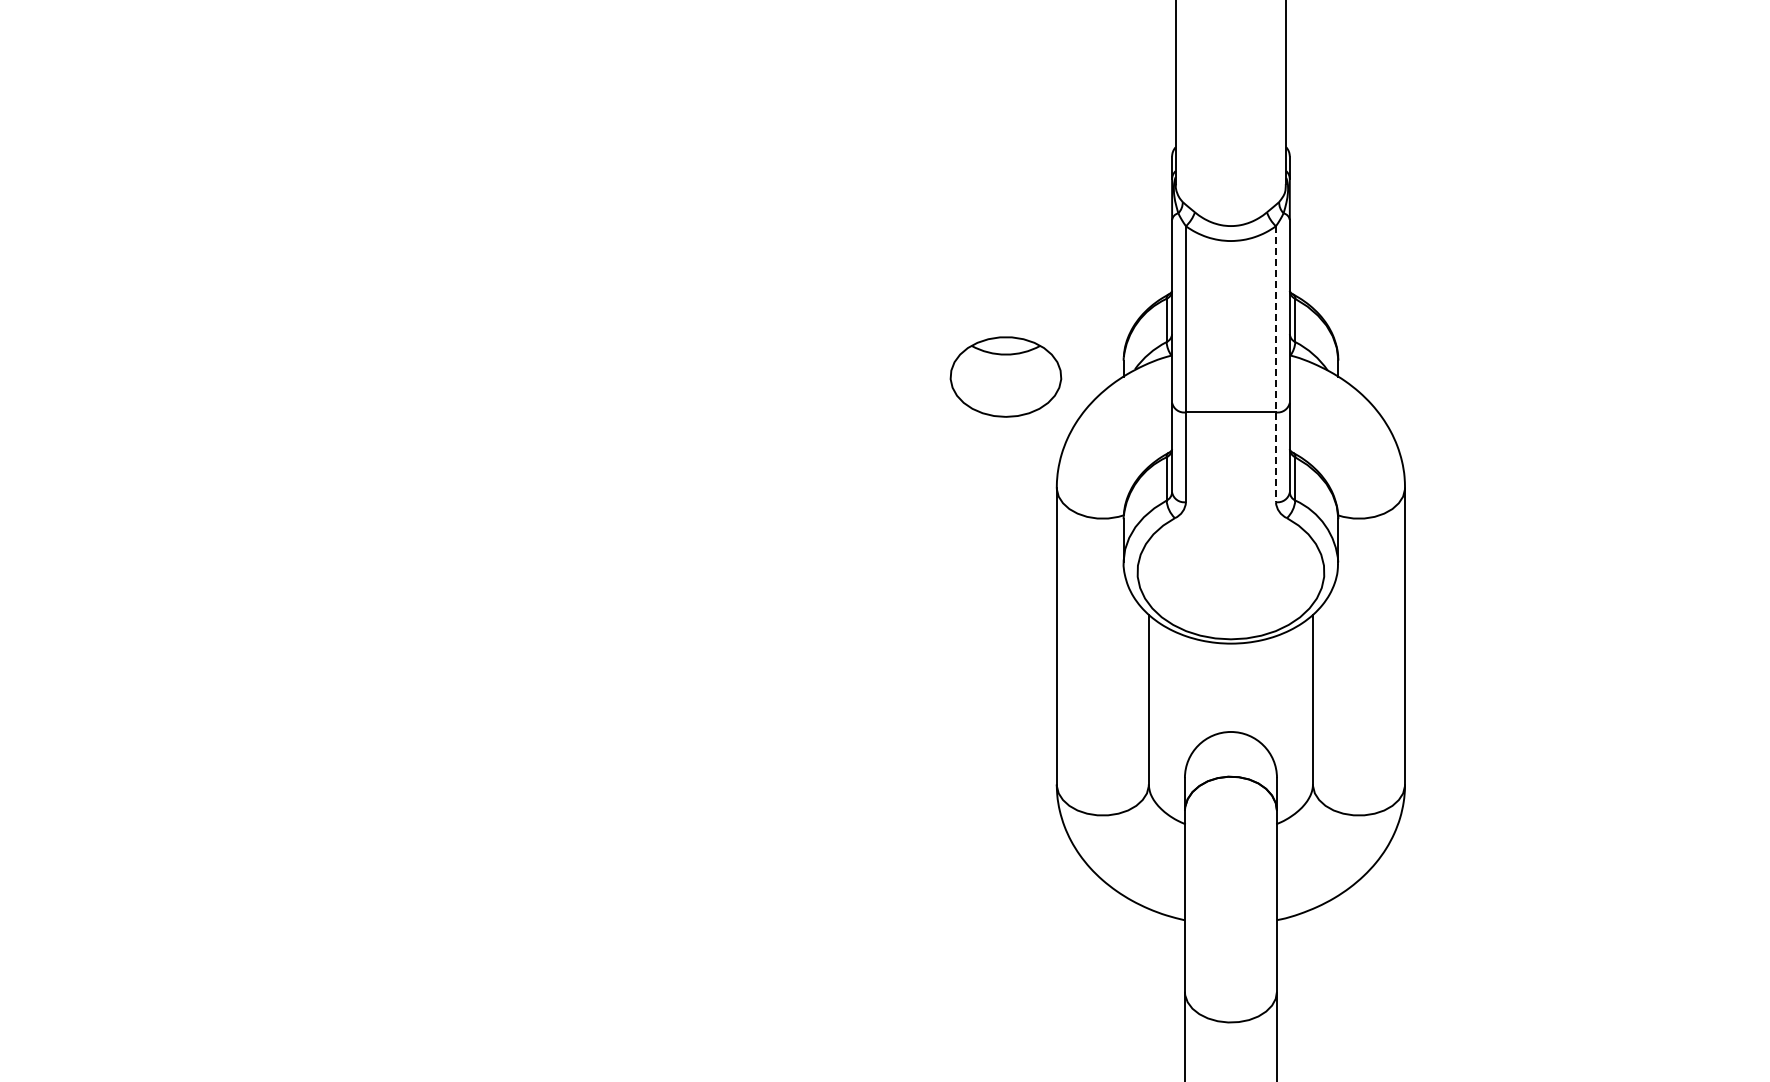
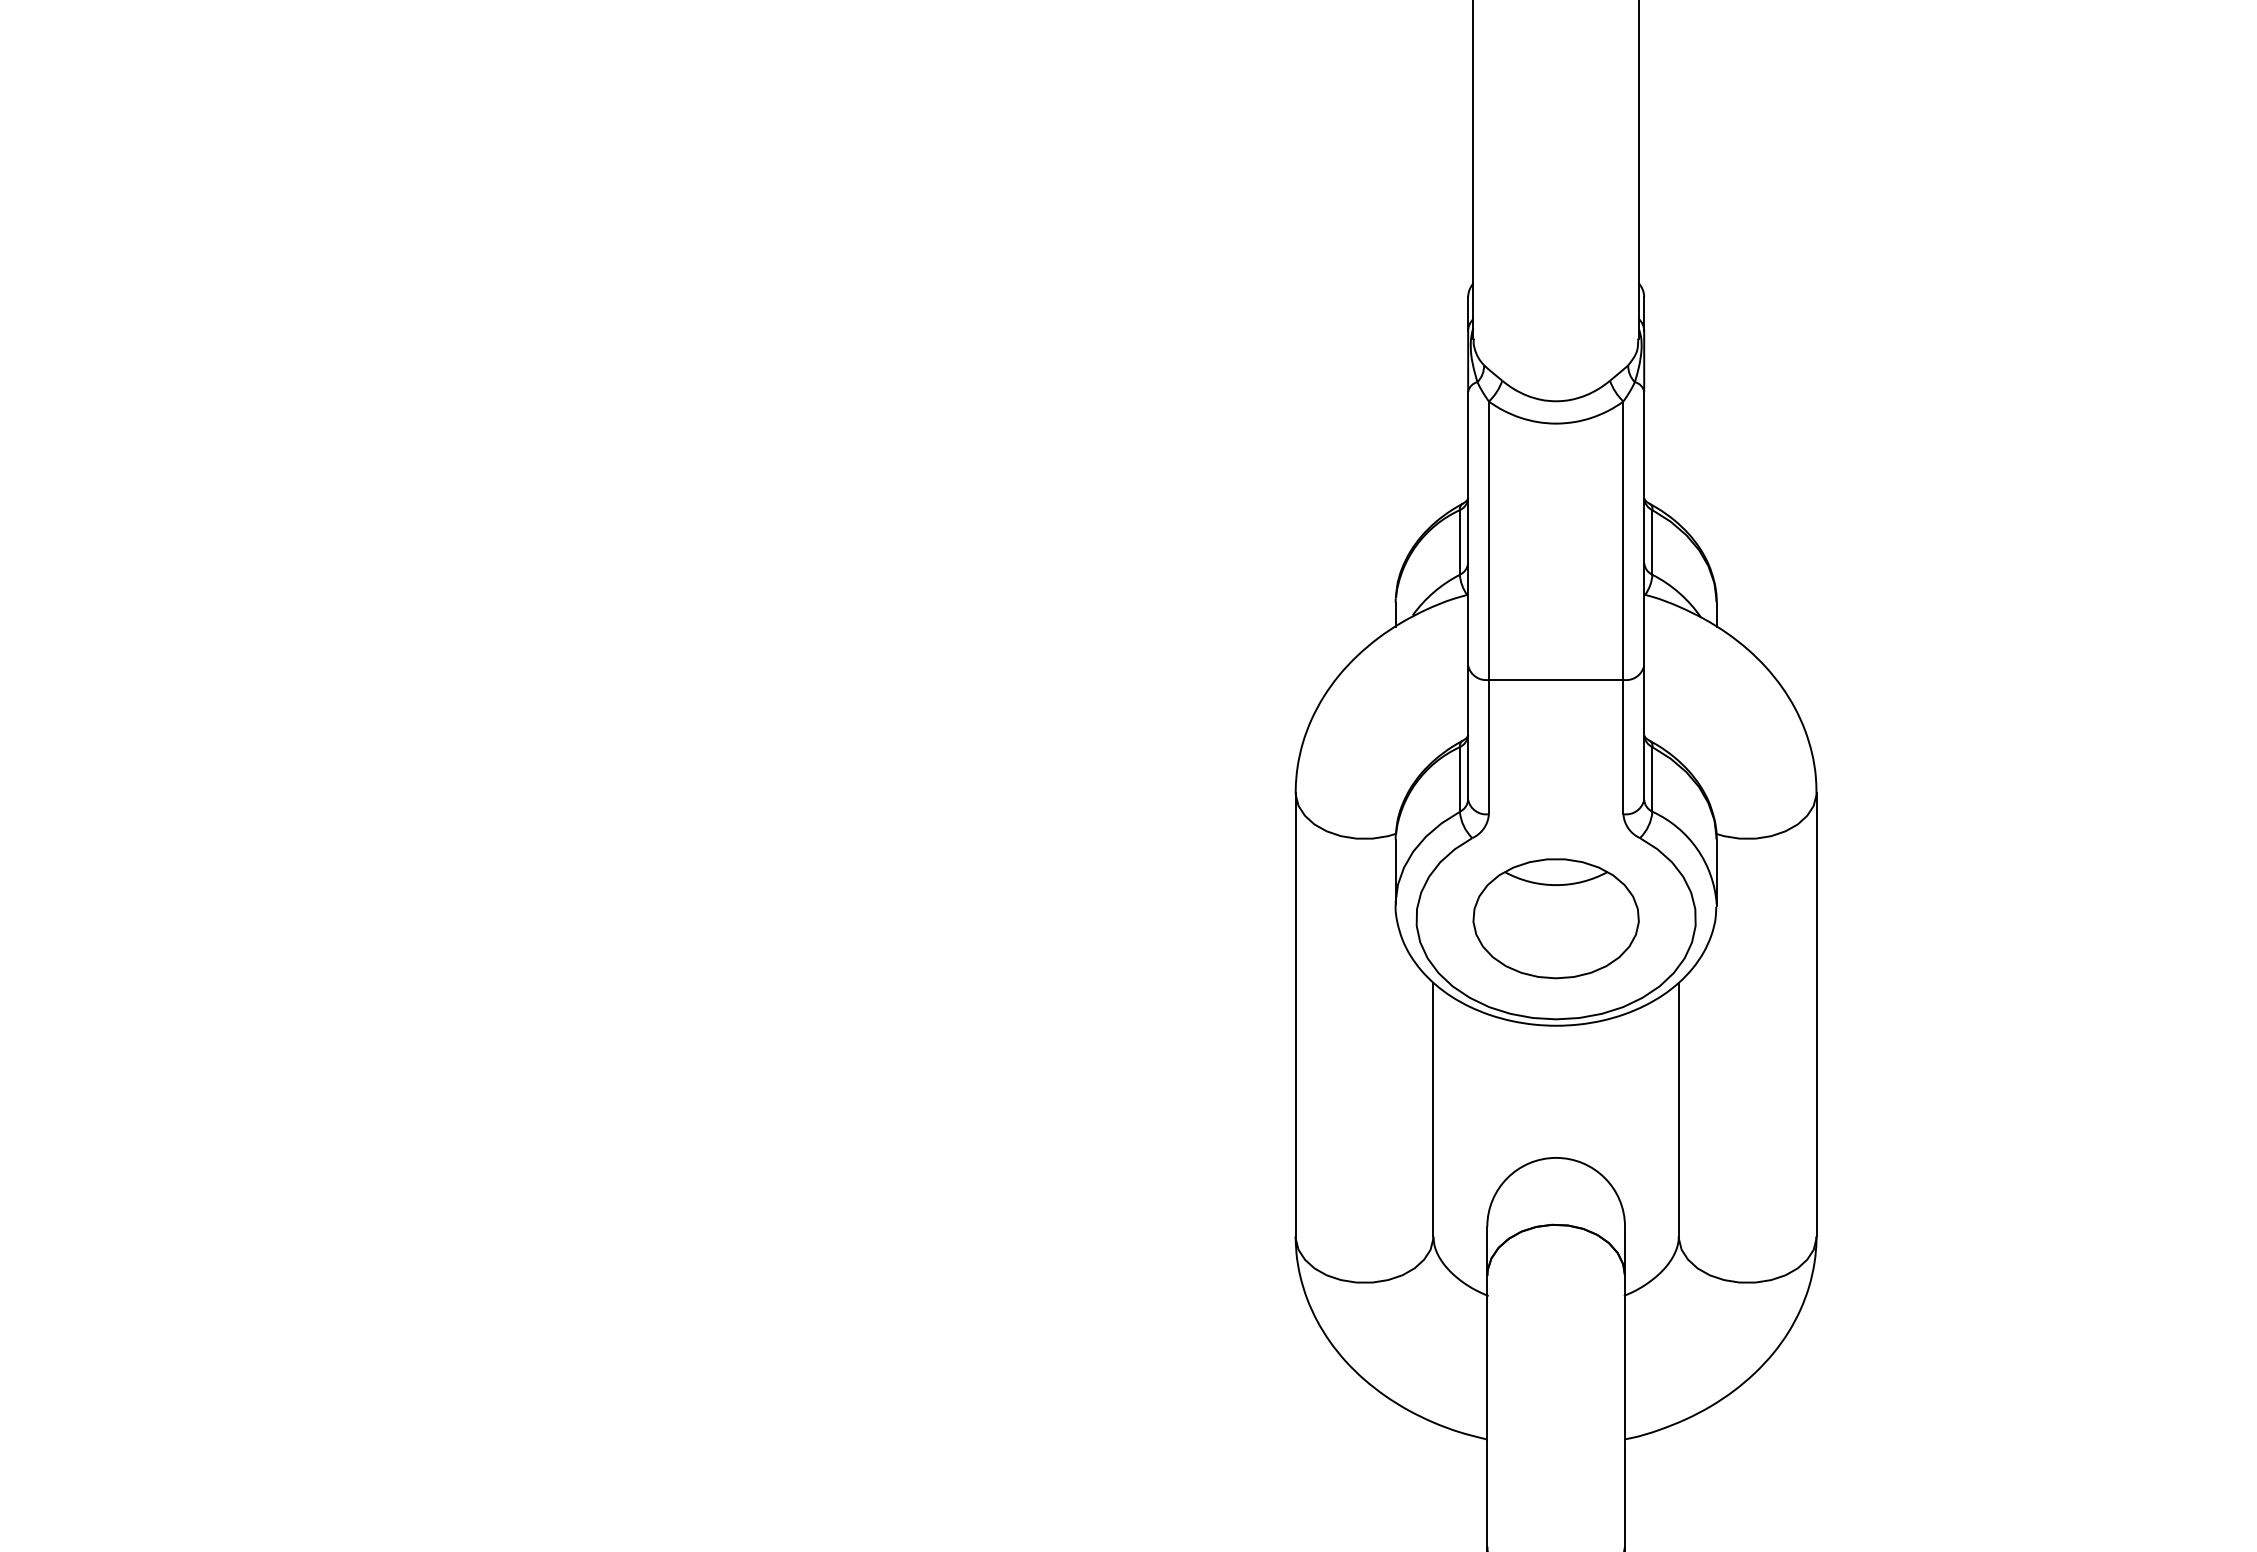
line: (1275, 364) -> (1622, 608), dashed -> solid
part: (1005, 376) -> (1555, 917), moved

